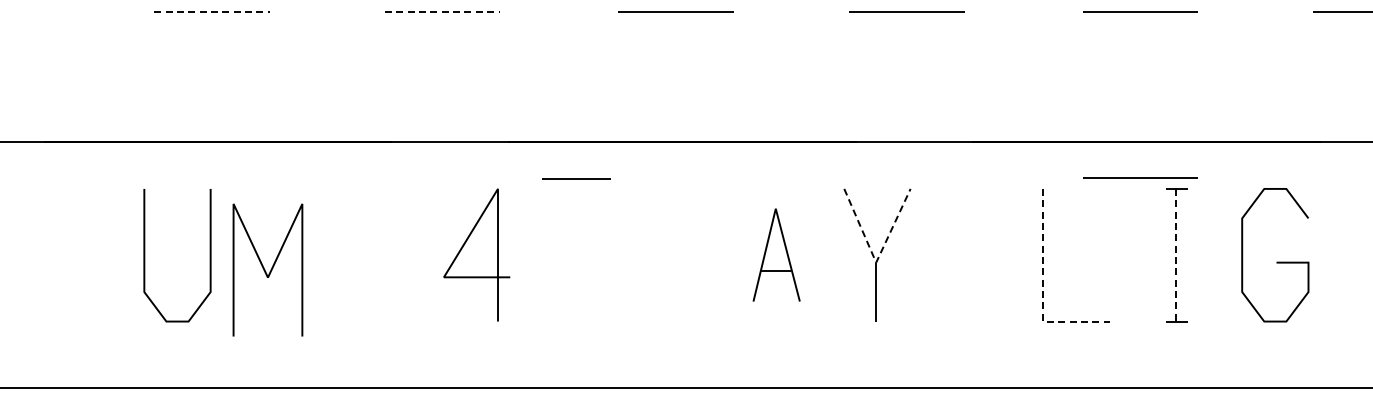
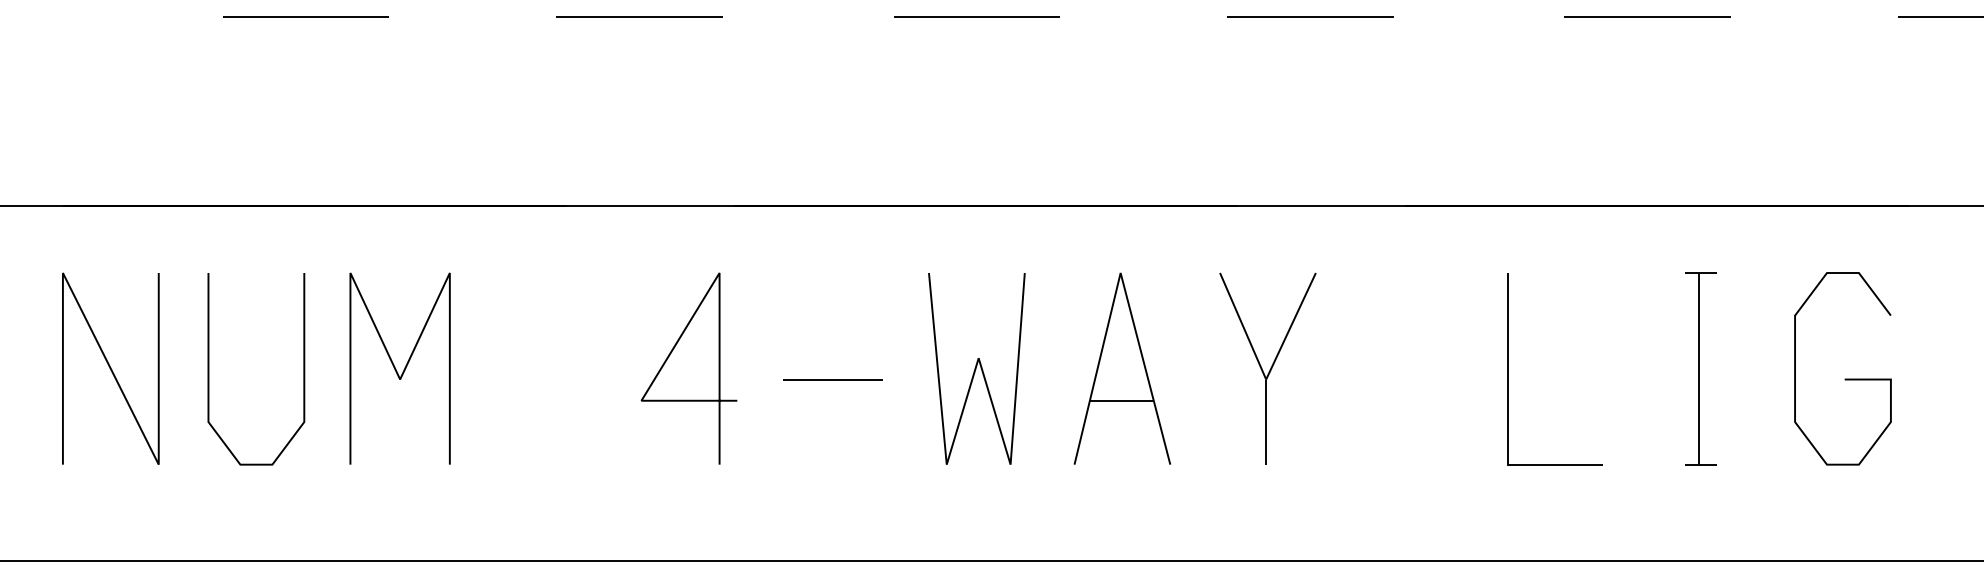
line: (211, 12) -> (305, 18), dashed -> solid
line: (442, 12) -> (639, 18), dashed -> solid
line: (1140, 177) -> (1648, 256), removed
line: (576, 178) -> (833, 379), moved
line: (76, 254) -> (110, 367), added
line: (676, 254) -> (977, 367), added
part: (776, 254) -> (1122, 367), size x1.43
line: (1175, 255) -> (1698, 369), dashed -> solid
line: (876, 262) -> (1266, 379), dashed -> solid
line: (265, 269) -> (396, 367), moved
line: (1043, 289) -> (1507, 418), dashed -> solid

